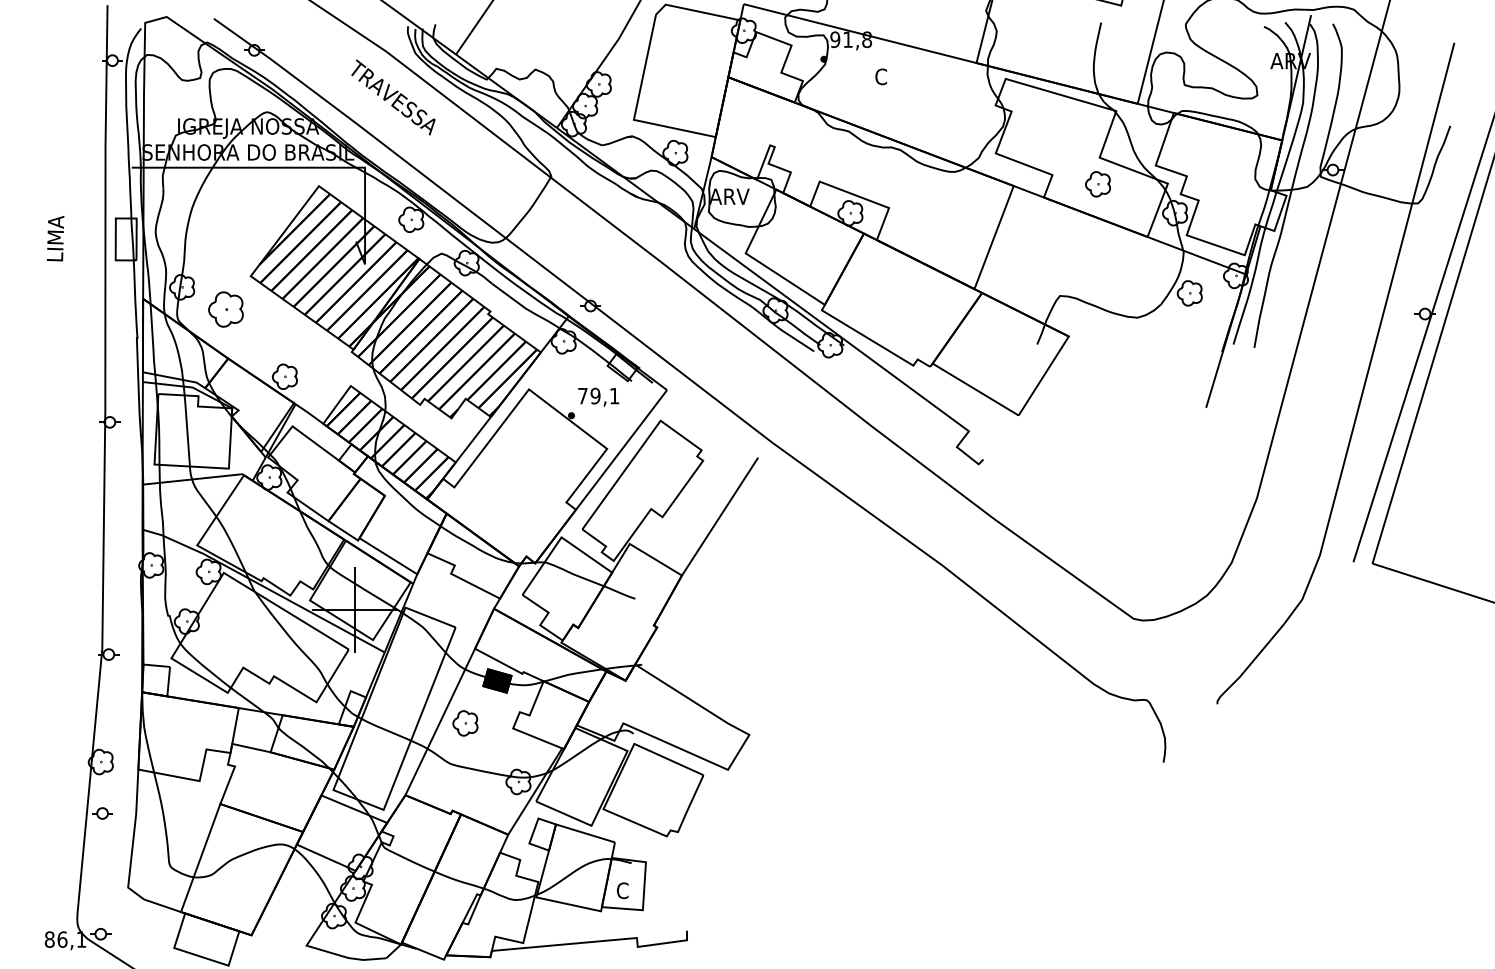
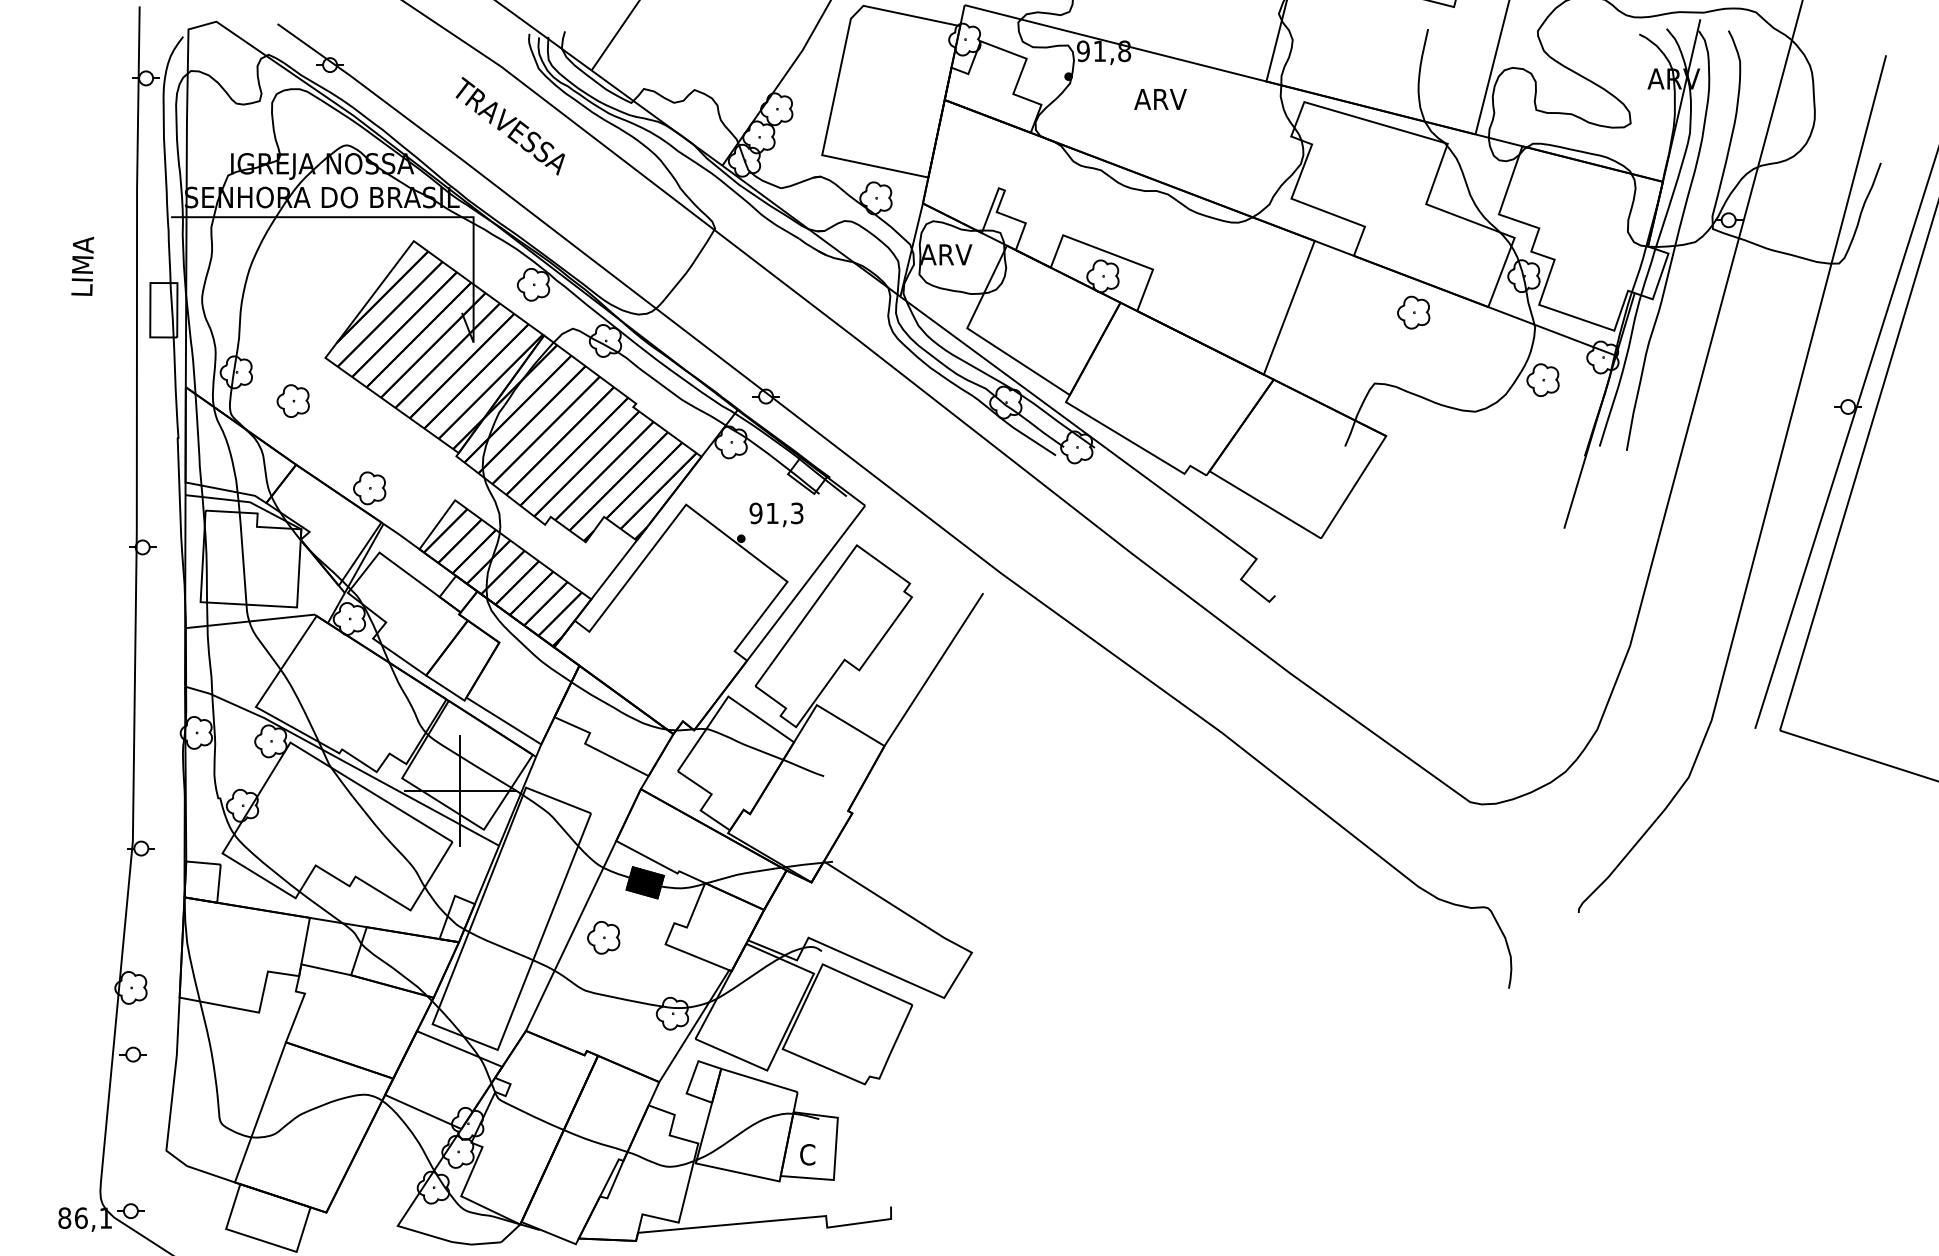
text: (894, 76) -> (1160, 98), C -> ARV
part: (1098, 184) -> (1414, 312), moved
text: (55, 238) -> (82, 266), moved
part: (225, 309) -> (292, 401), size x0.71
text: (598, 395) -> (776, 512), 79,1 -> 91,3

